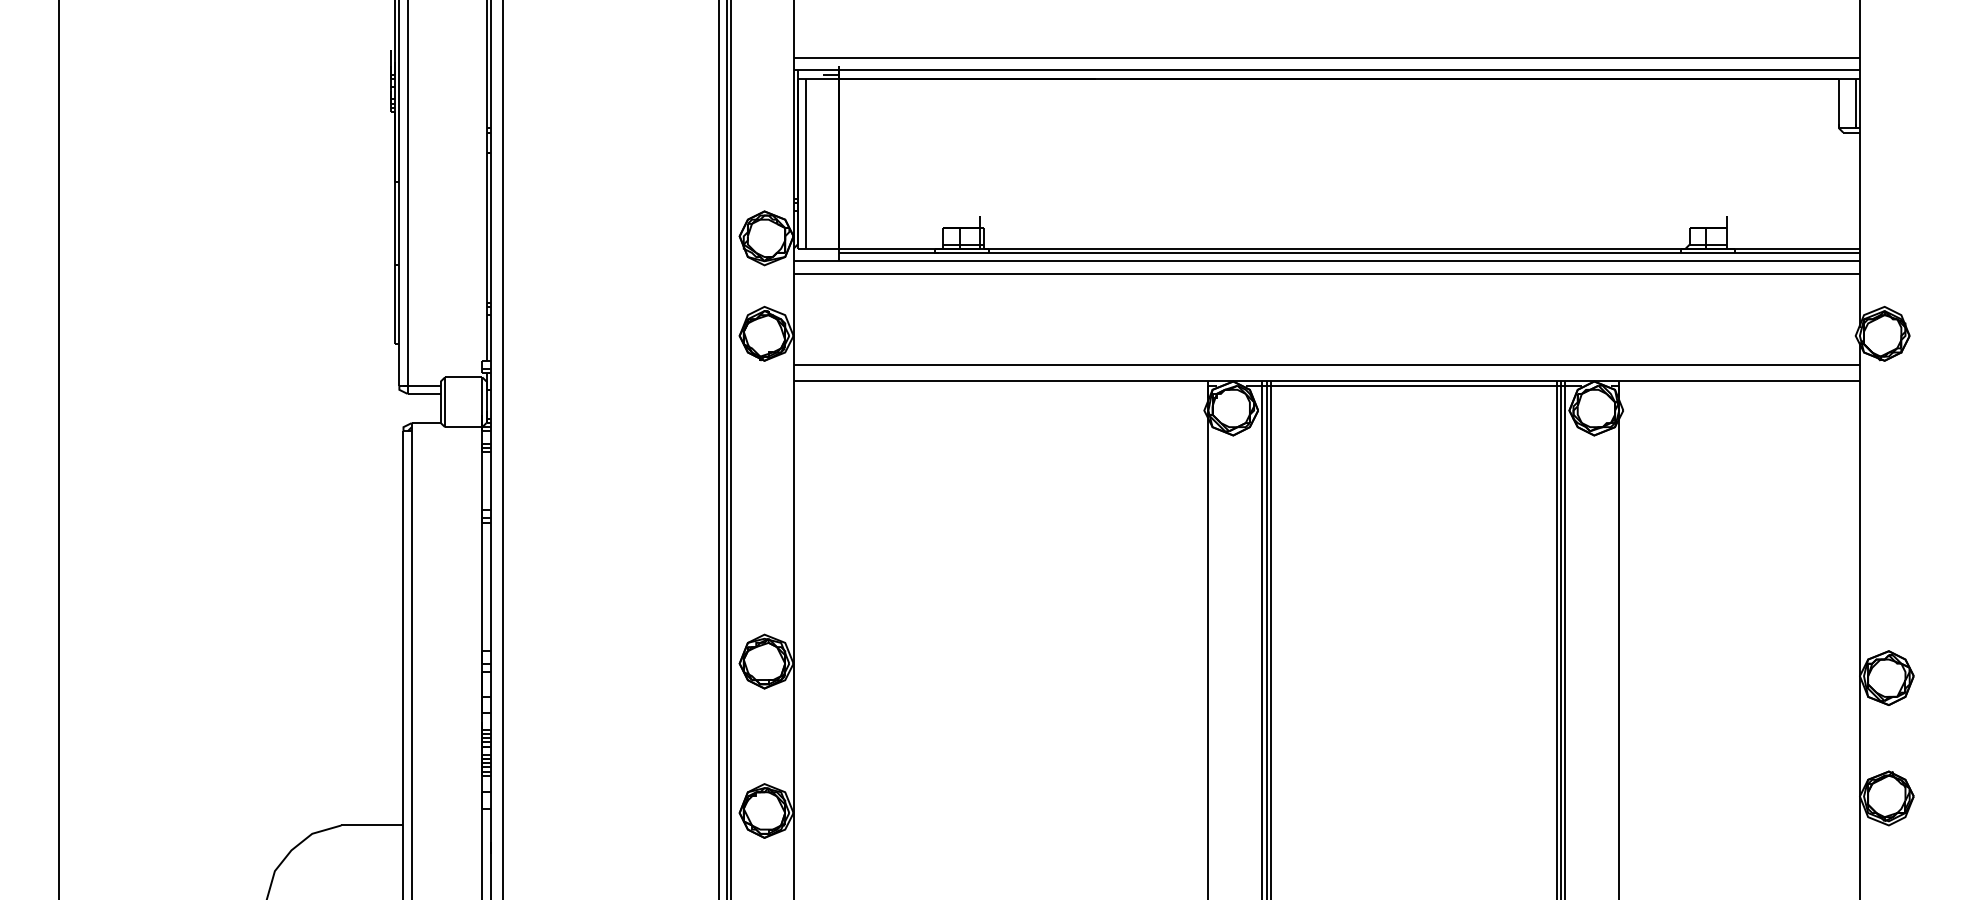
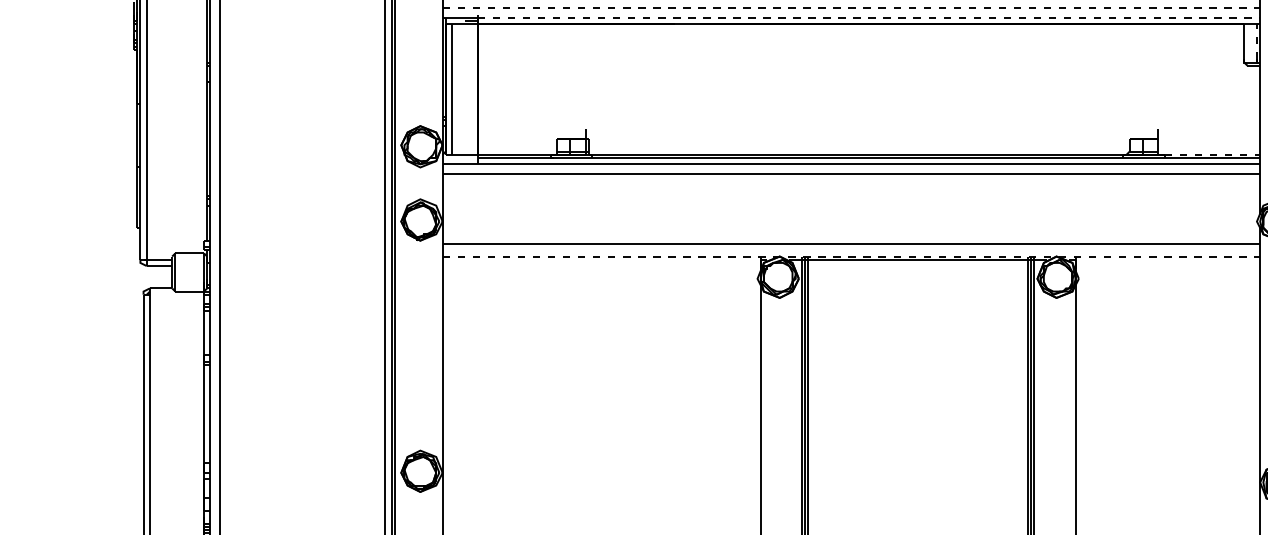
line: (1327, 57) -> (852, 8), solid -> dashed
line: (1350, 70) -> (869, 18), solid -> dashed
line: (1855, 101) -> (1256, 41), solid -> dashed
line: (1798, 248) -> (1213, 154), solid -> dashed
line: (1327, 381) -> (852, 256), solid -> dashed

